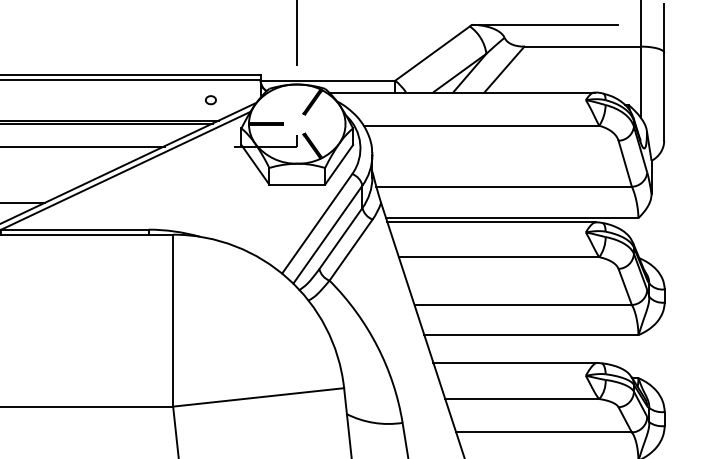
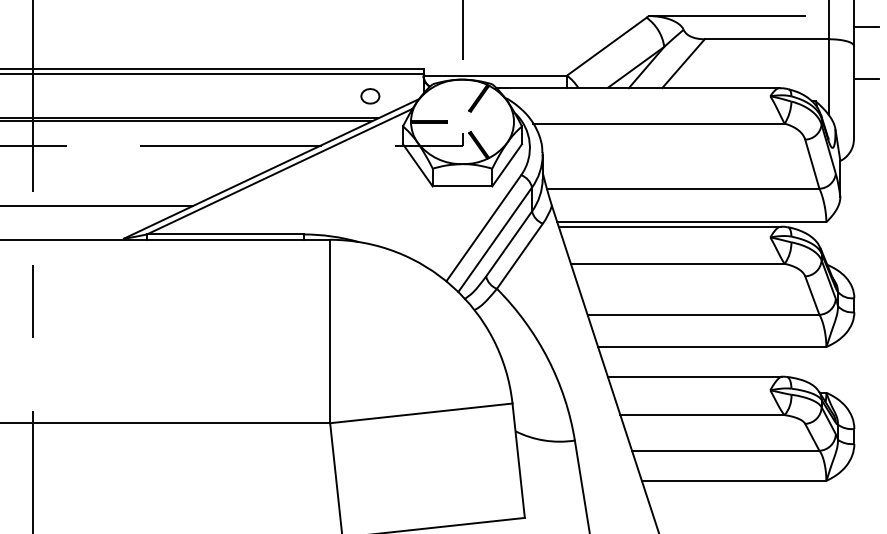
line: (675, 35) -> (865, 27), added
line: (675, 84) -> (865, 79), added
part: (210, 100) -> (370, 96), size x1.67

